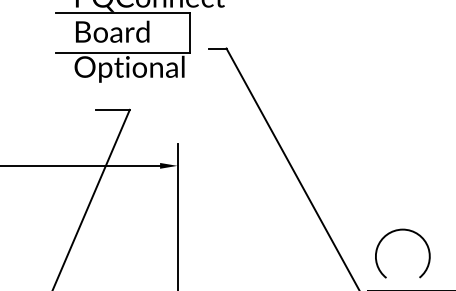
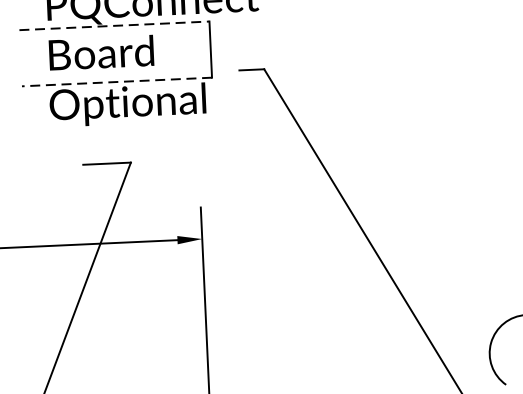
line: (122, 13) -> (114, 26), solid -> dashed
line: (122, 52) -> (116, 81), solid -> dashed

